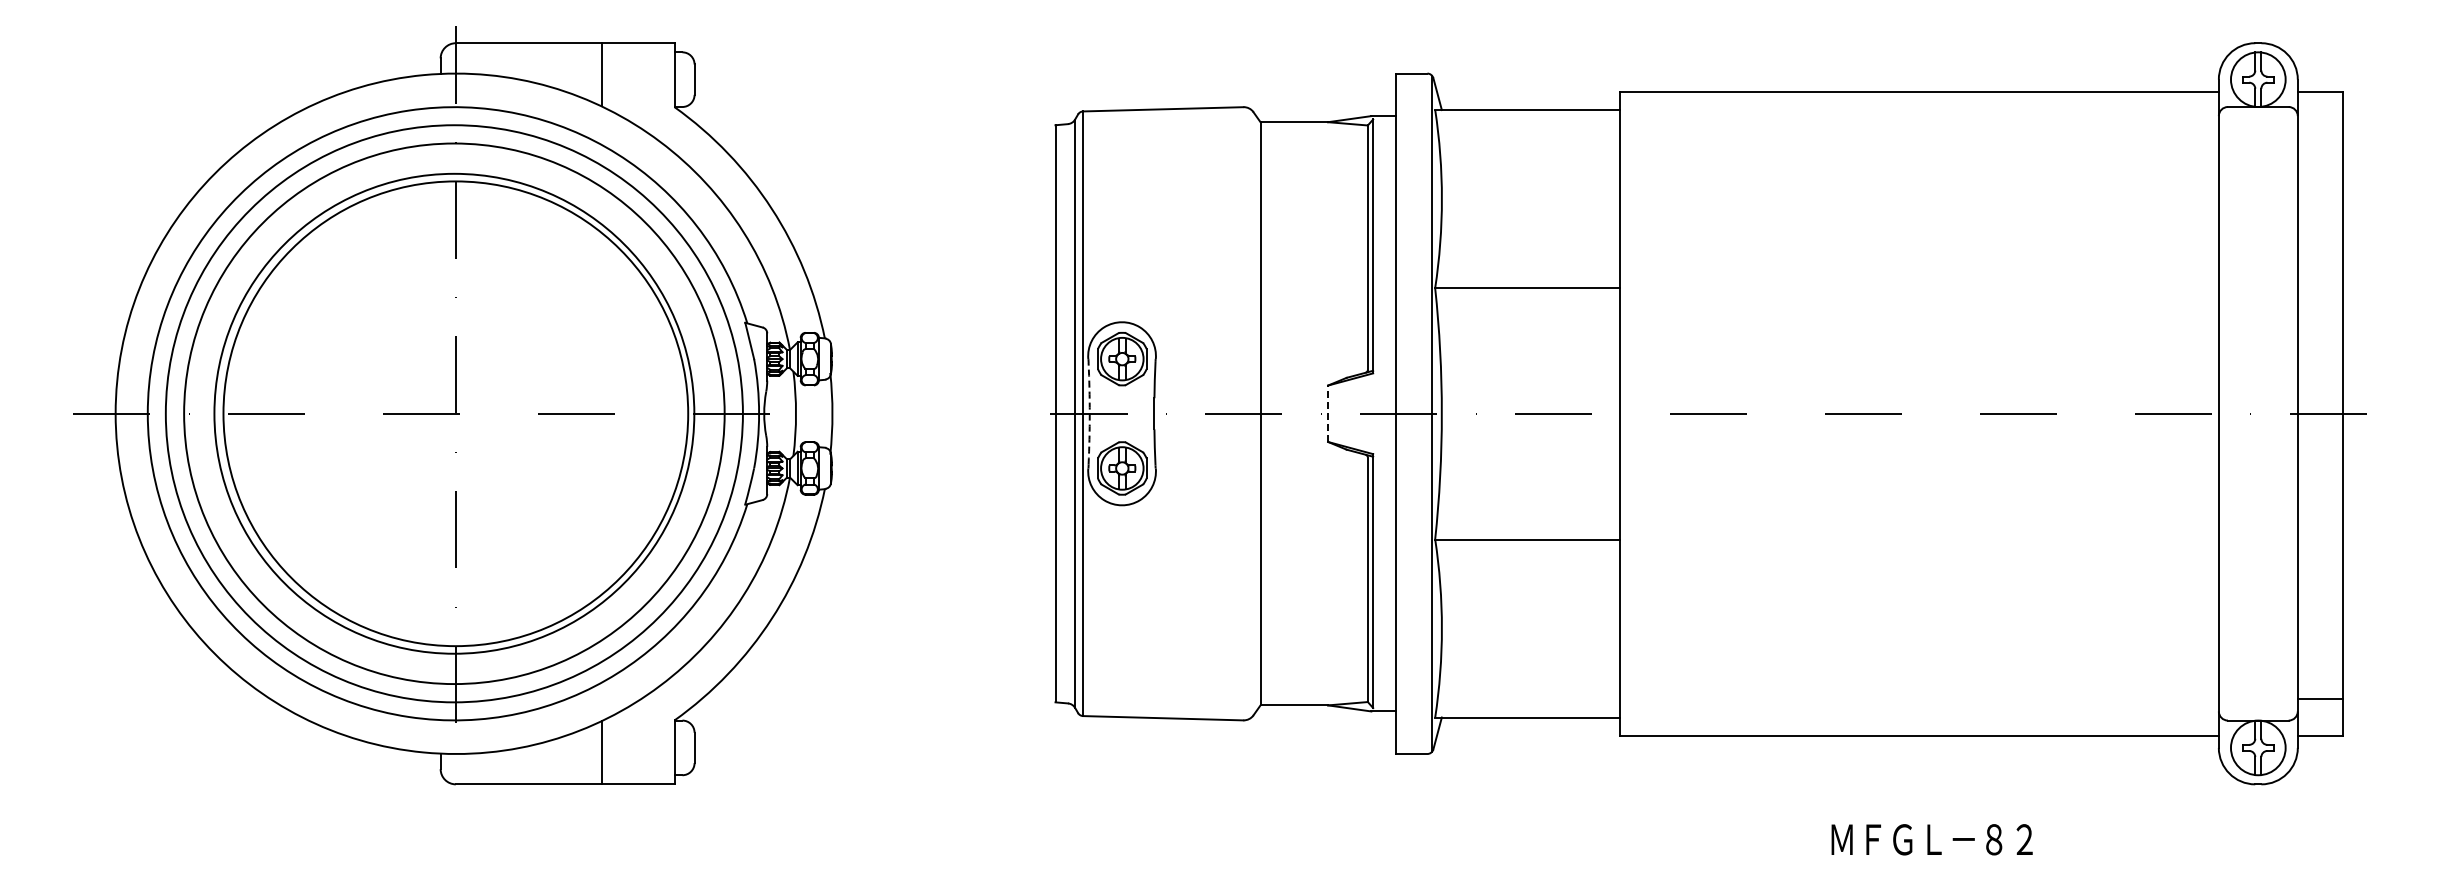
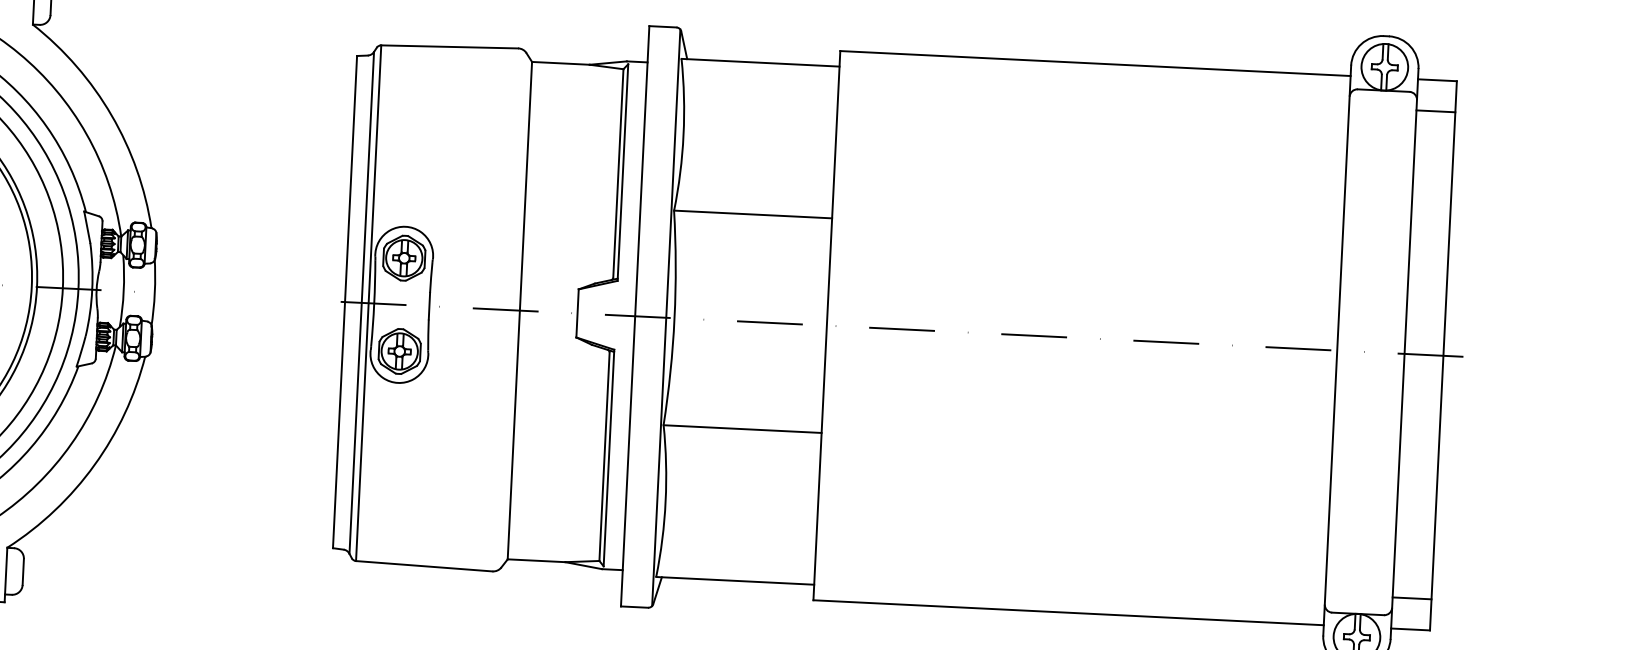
line: (2320, 128) -> (1435, 111), added
arc: (1089, 413) -> (374, 303), dashed -> solid
line: (1328, 413) -> (577, 313), dashed -> solid

